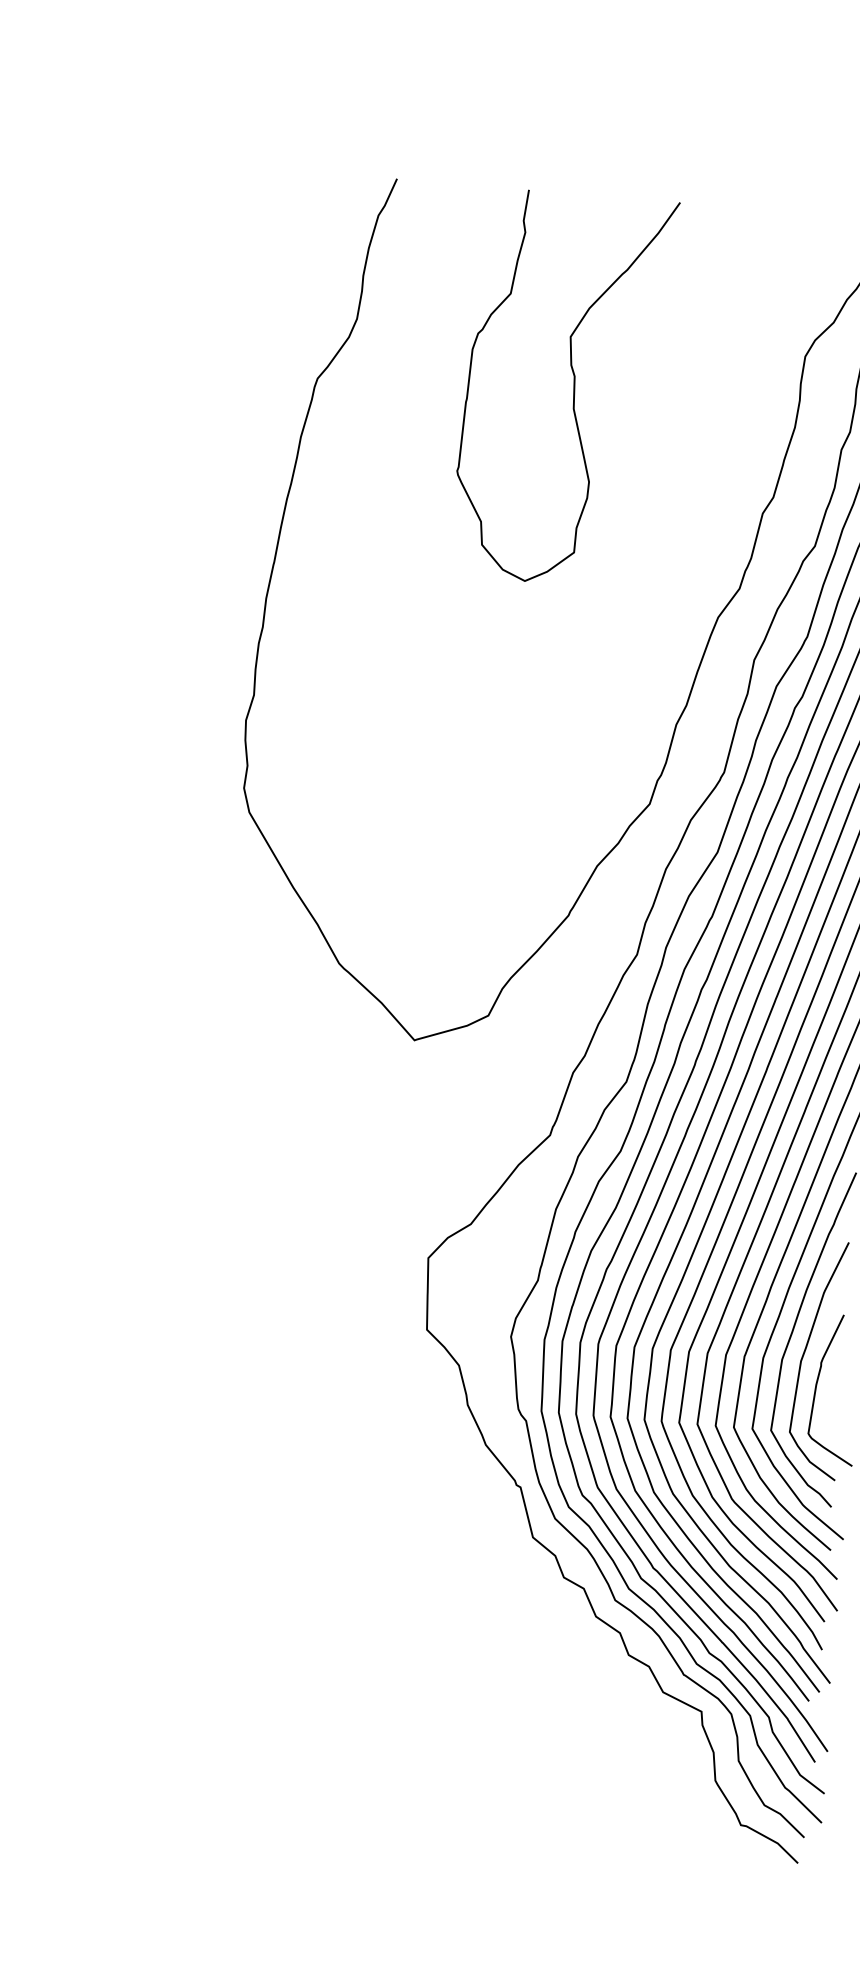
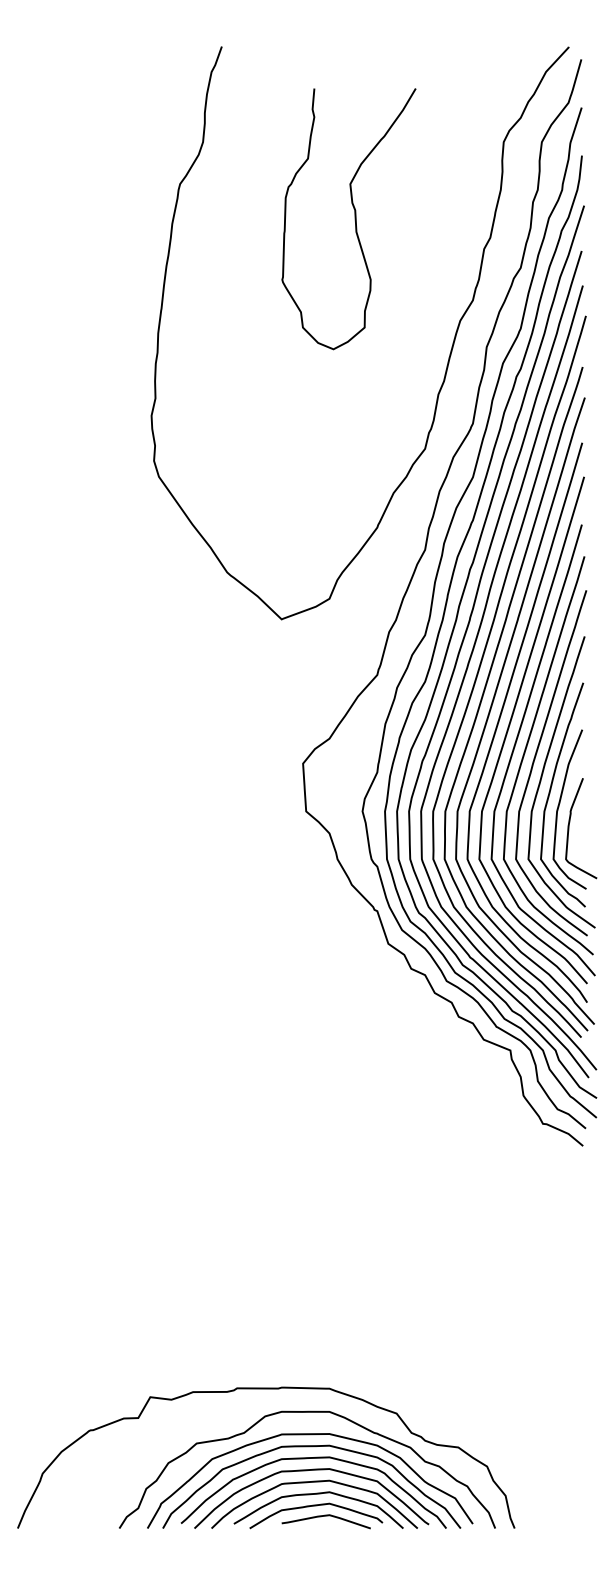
curve: (572, 390) -> (354, 219), moved

